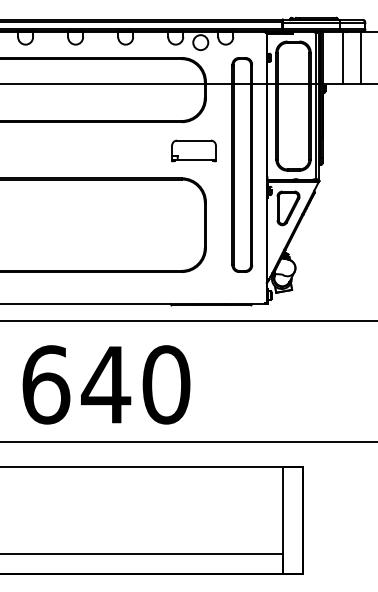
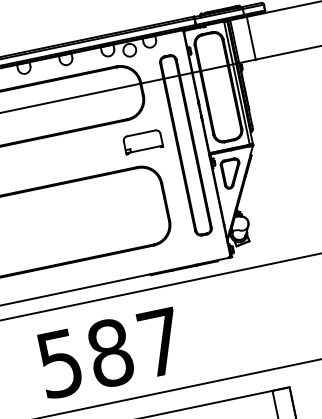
line: (360, 57) -> (266, 34), removed
text: (106, 384) -> (110, 352), 640 -> 587

